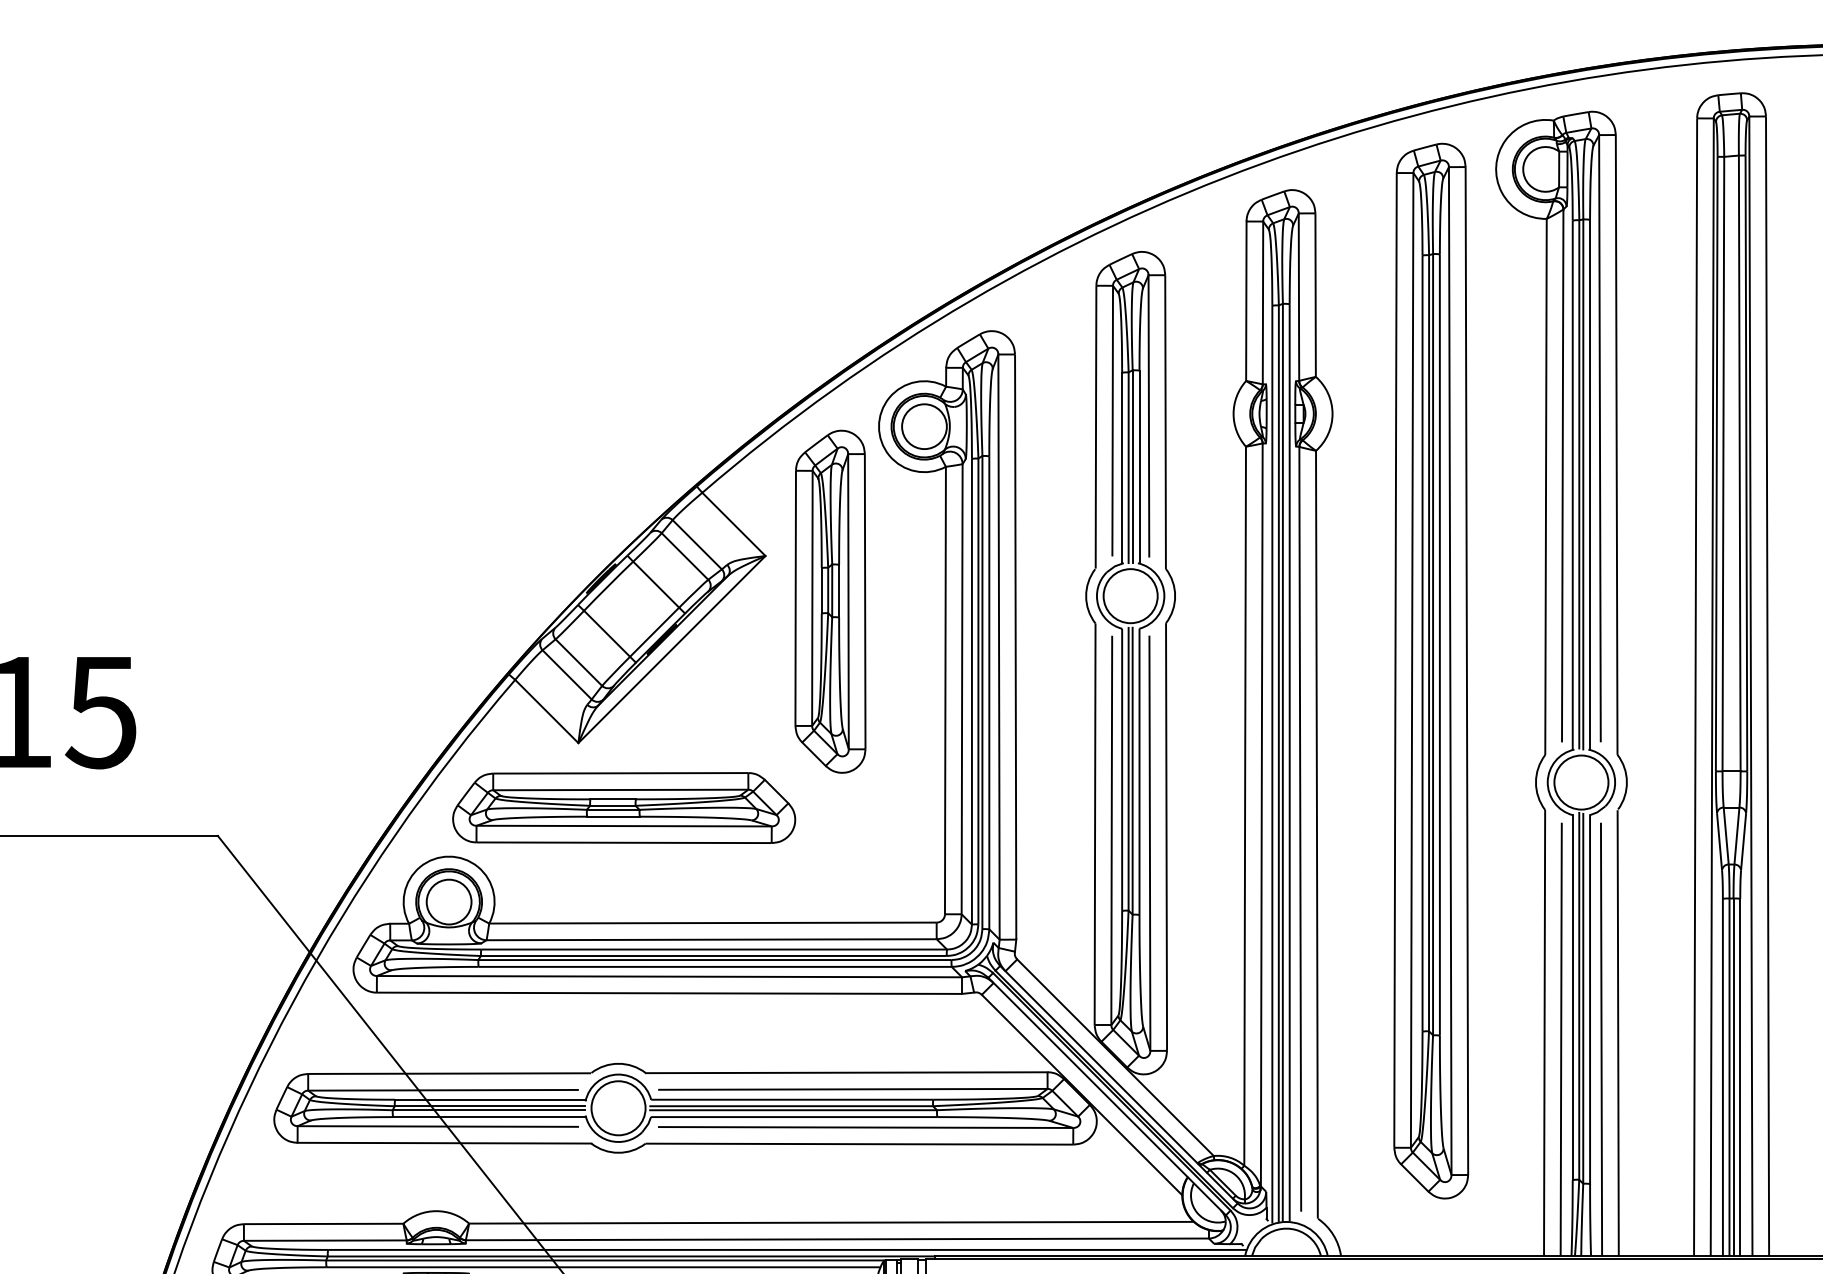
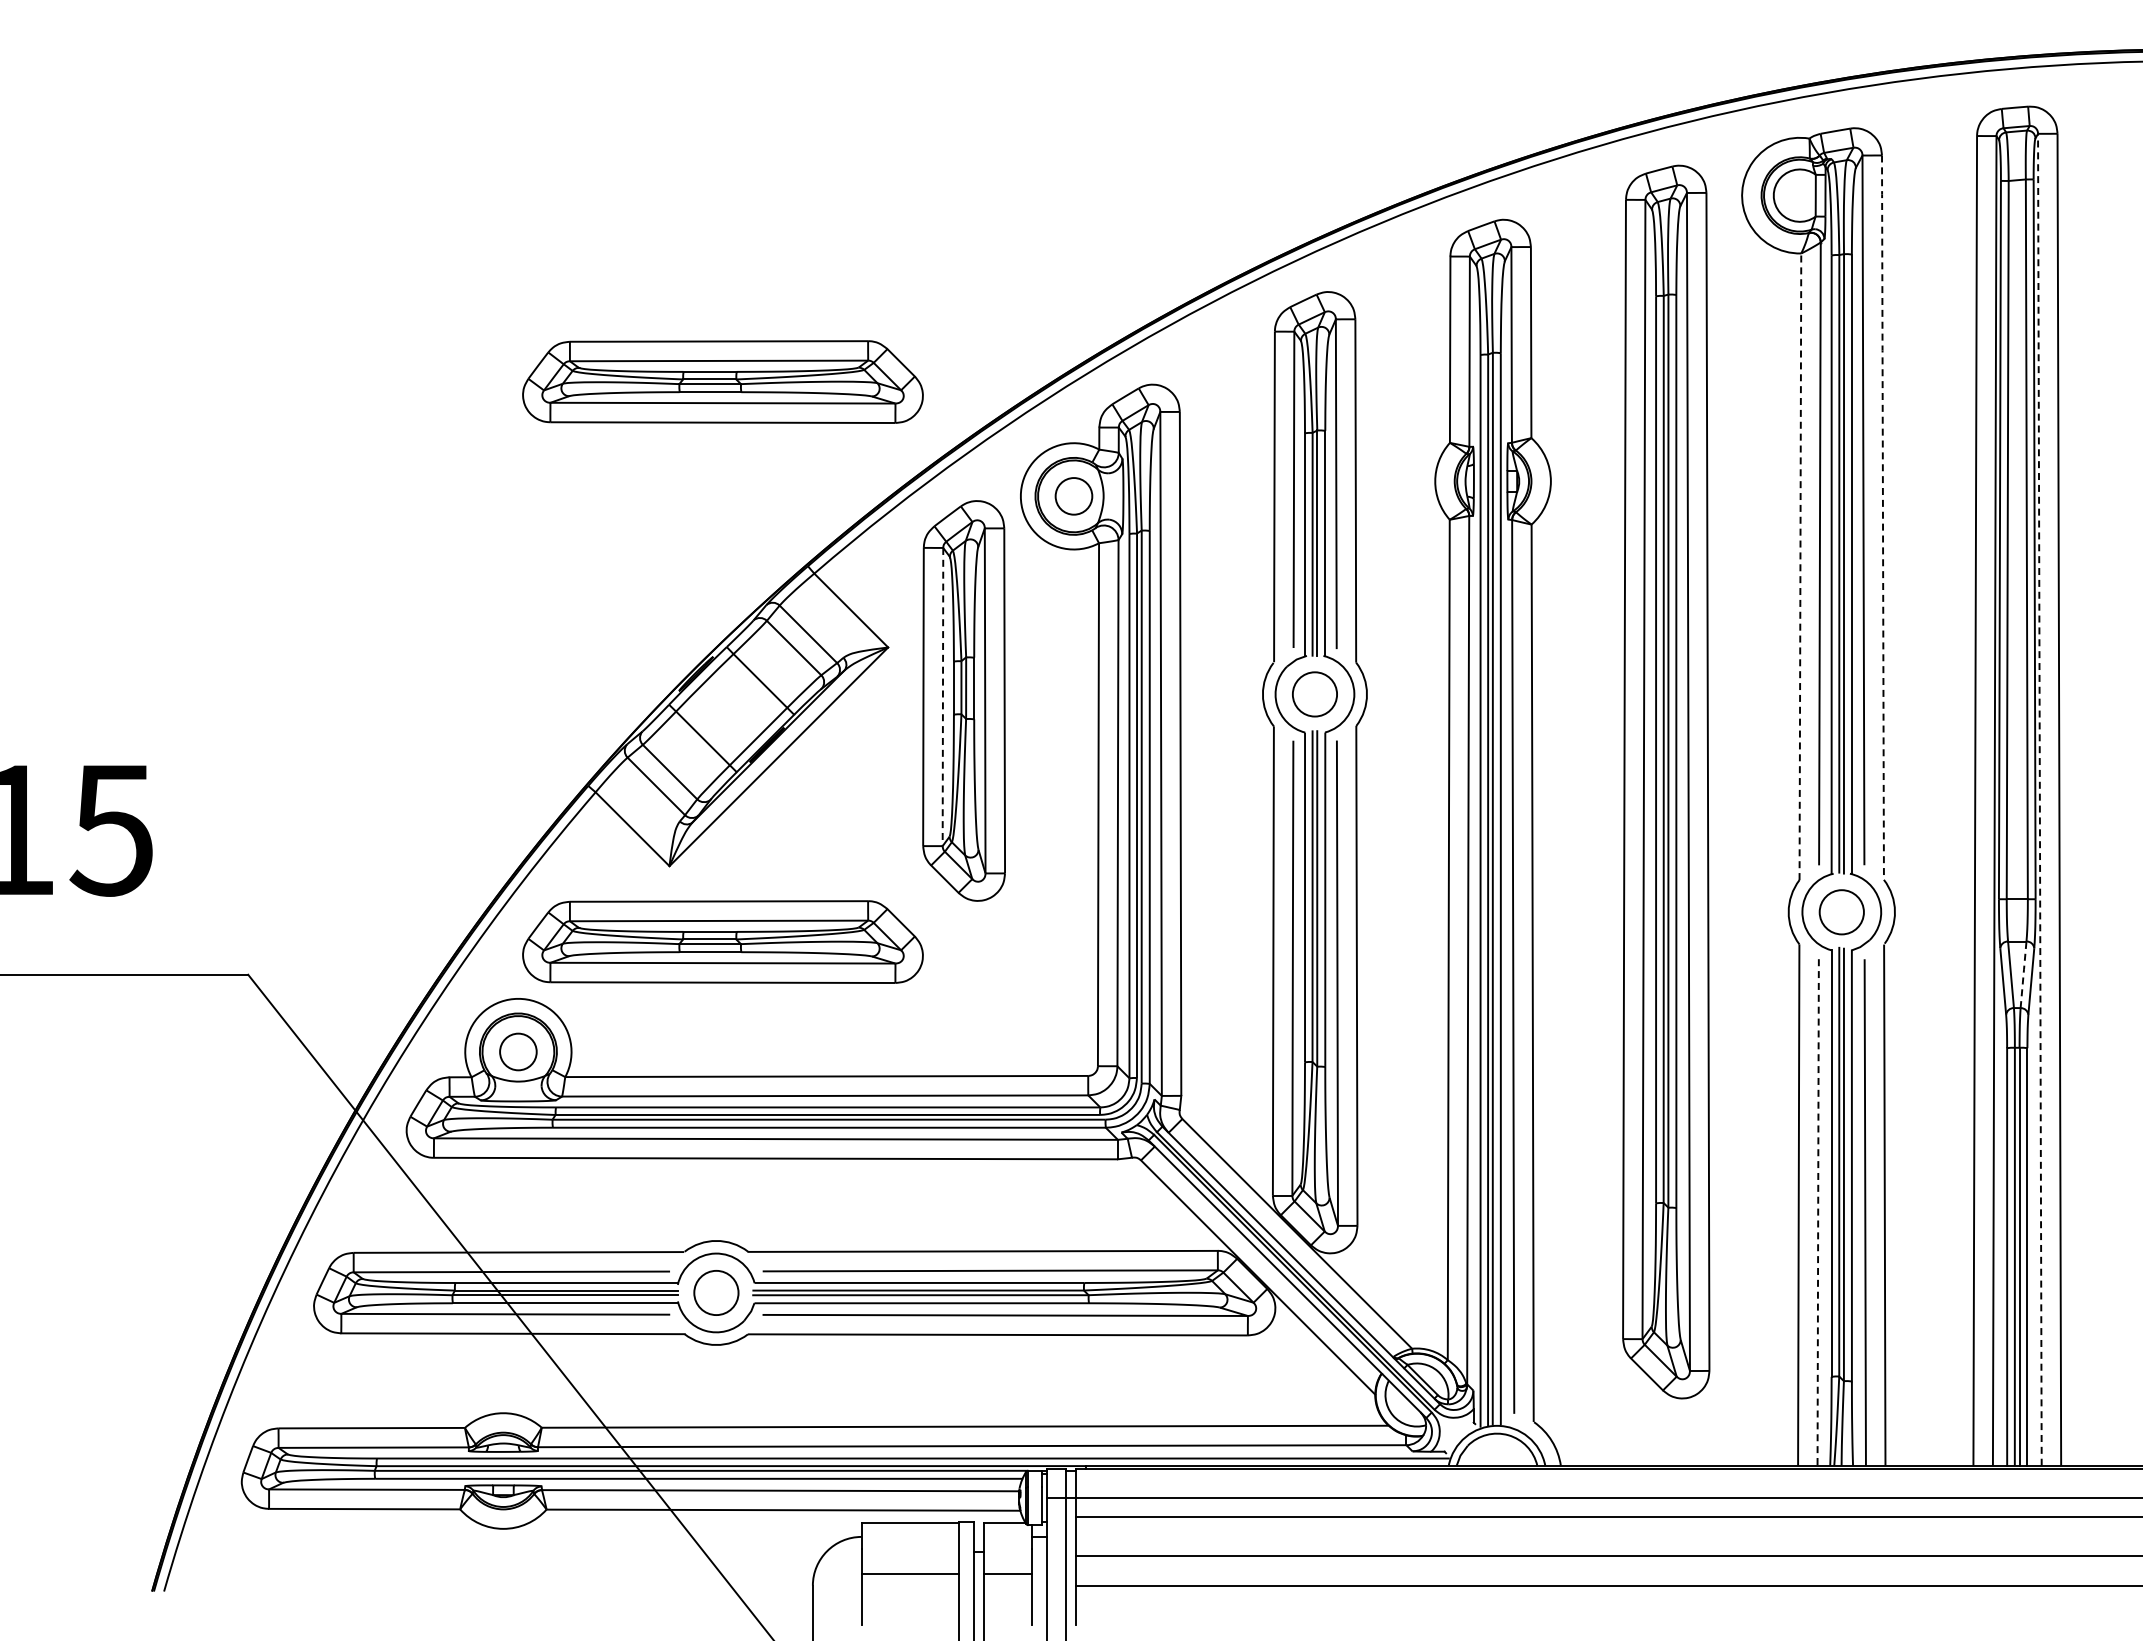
part: (623, 328) -> (722, 381), added
circle: (924, 426) -> (1073, 496), size x0.7
line: (1616, 443) -> (1882, 516), solid -> dashed
line: (1546, 487) -> (1800, 567), solid -> dashed
circle: (1130, 596) -> (1314, 694), size x0.7
line: (811, 598) -> (942, 697), solid -> dashed
line: (1750, 686) -> (2039, 800), solid -> dashed
circle: (1581, 781) -> (1841, 911), size x0.7
line: (1736, 835) -> (2023, 974), solid -> dashed
circle: (449, 901) -> (518, 1051), size x0.7
line: (1561, 1039) -> (1818, 1212), solid -> dashed
circle: (618, 1107) -> (716, 1292), size x0.7

